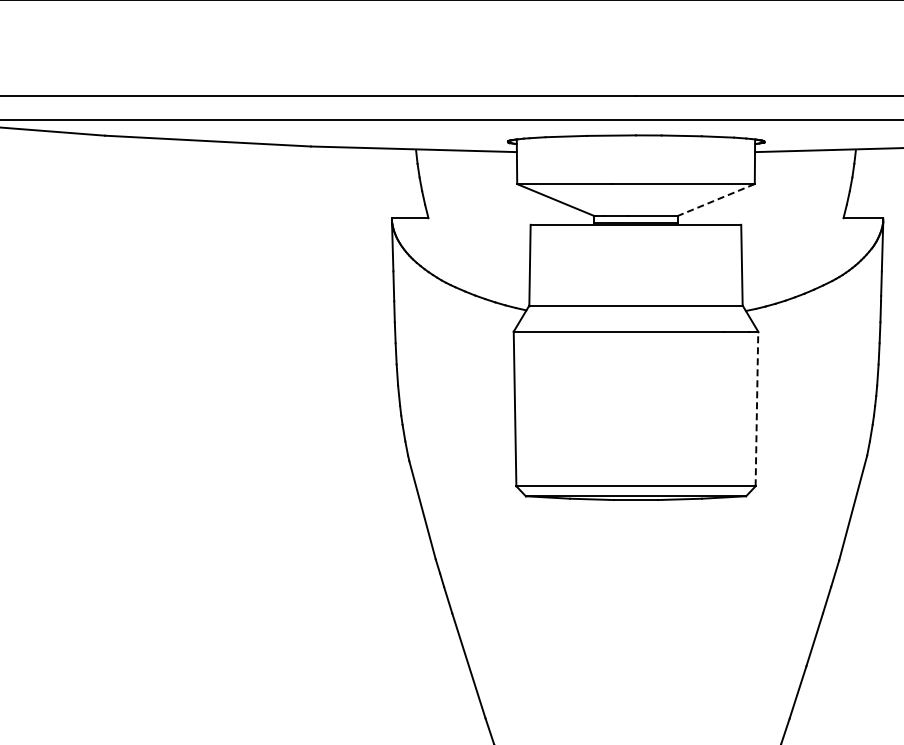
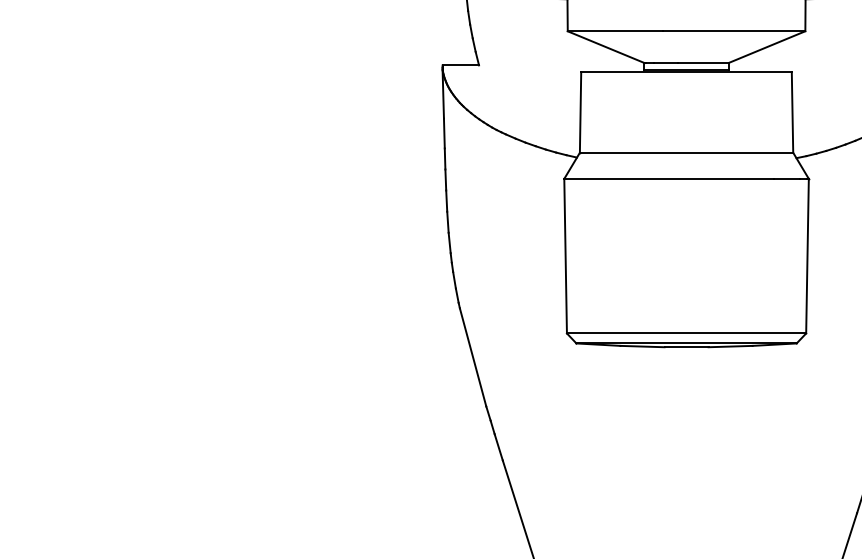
line: (716, 200) -> (767, 47), dashed -> solid
line: (756, 408) -> (807, 255), dashed -> solid

